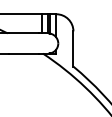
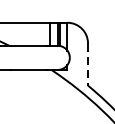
line: (73, 49) -> (88, 65), solid -> dashed

